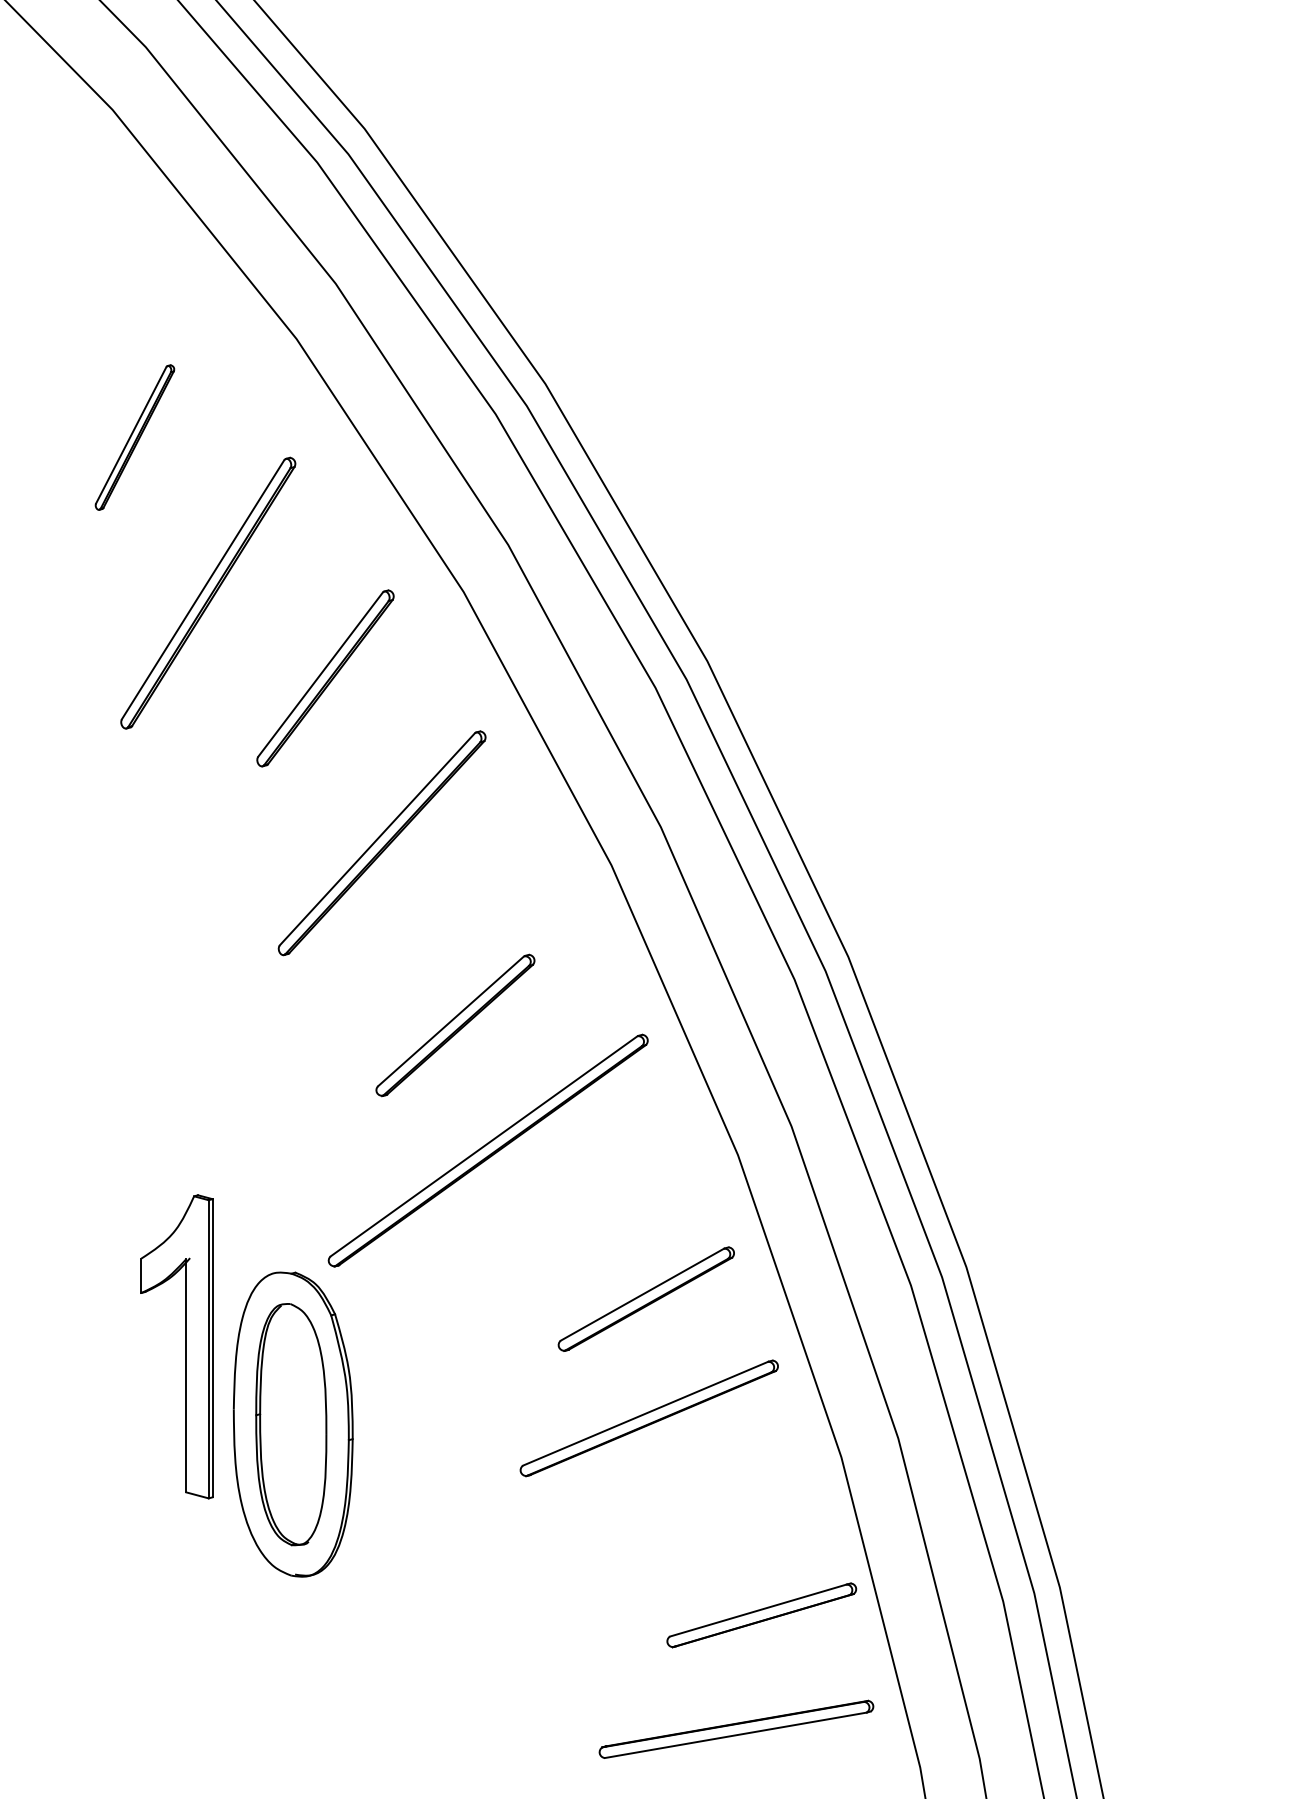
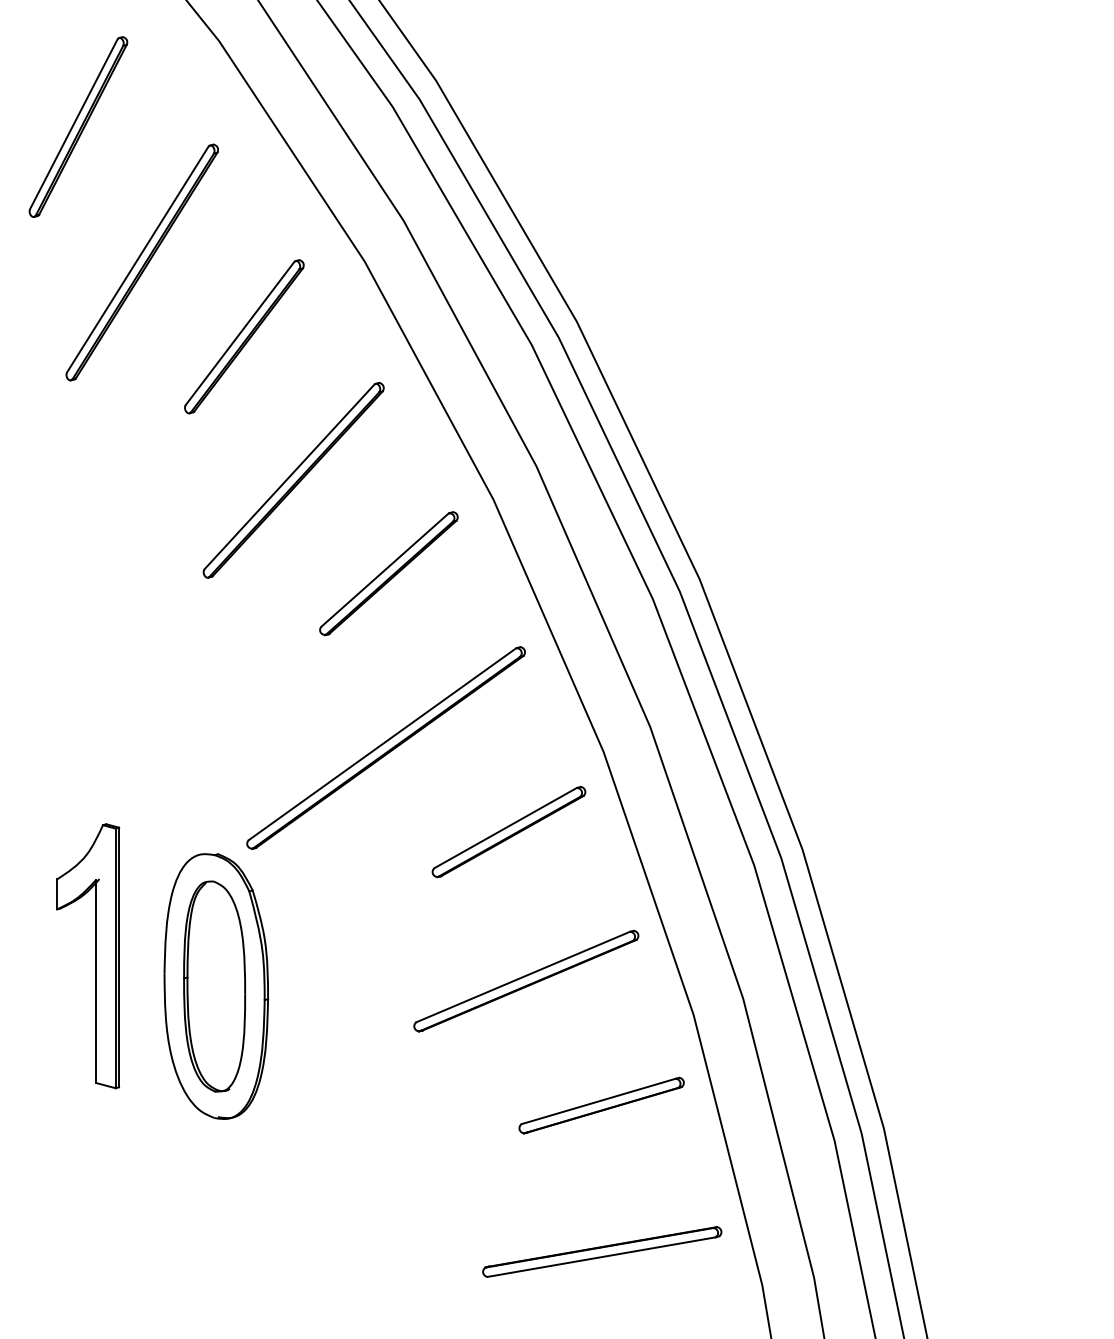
part: (134, 437) -> (78, 126), size x1.43
part: (455, 1025) -> (388, 573), moved
part: (645, 1298) -> (508, 831), moved
part: (185, 1346) -> (95, 955), moved
part: (761, 1615) -> (601, 1105), moved

